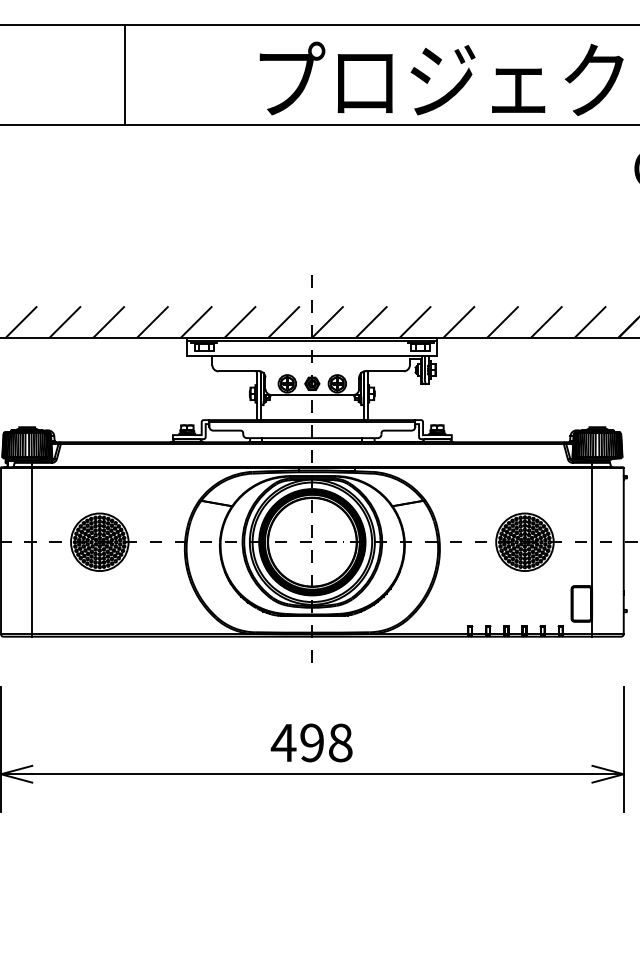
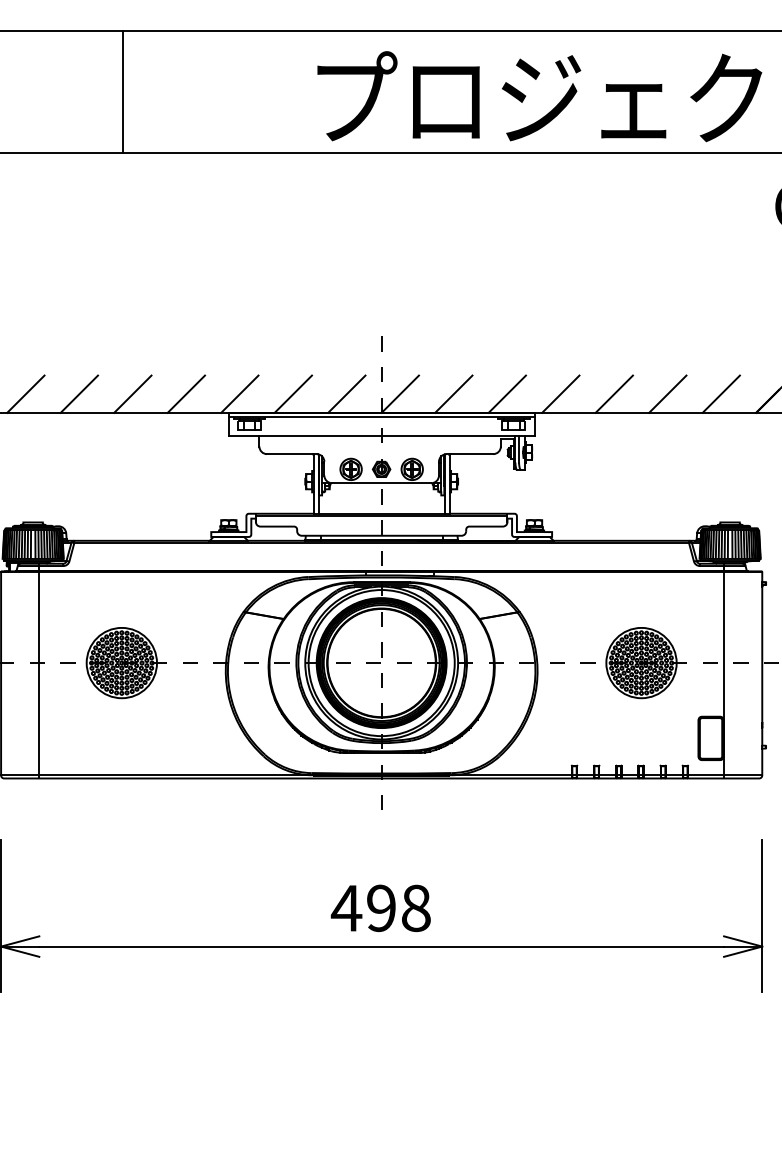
line: (124, 74) -> (122, 91), moved

